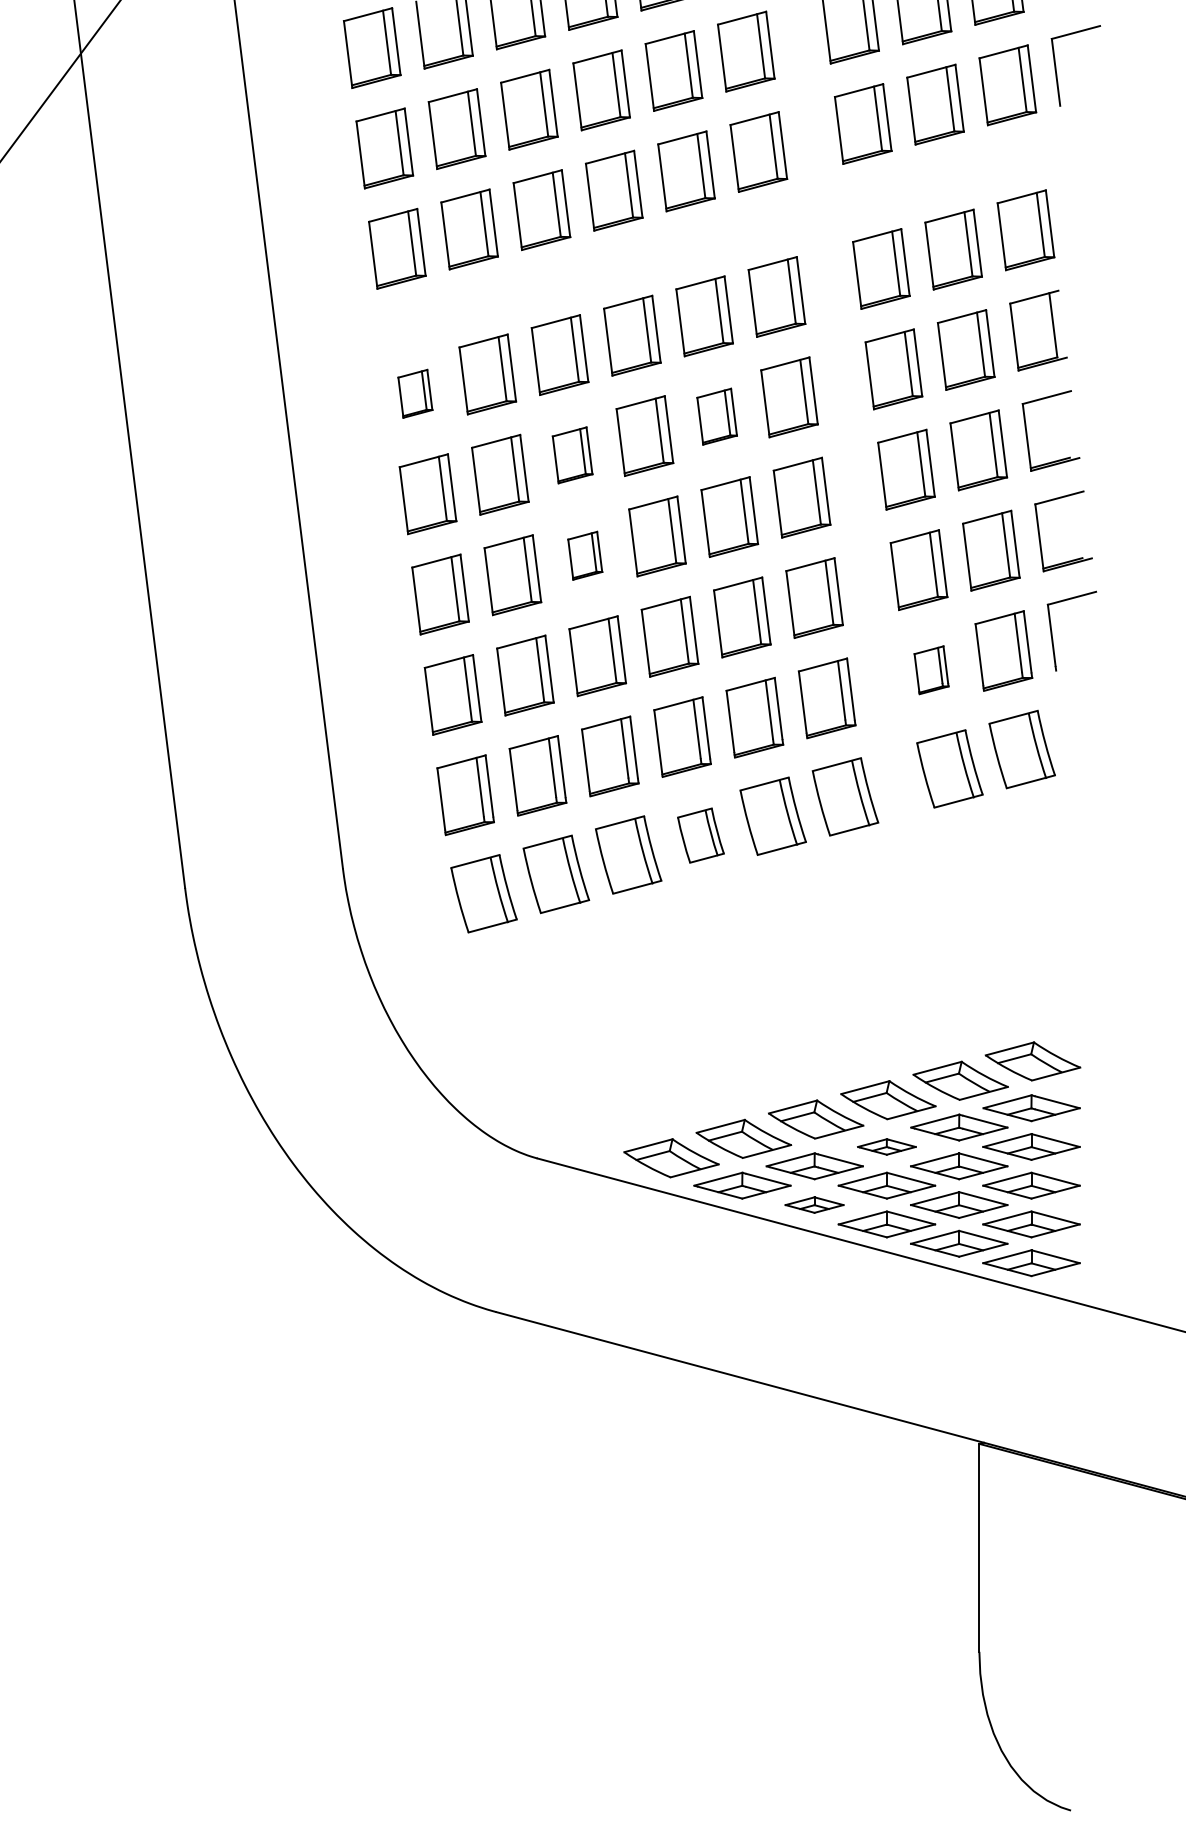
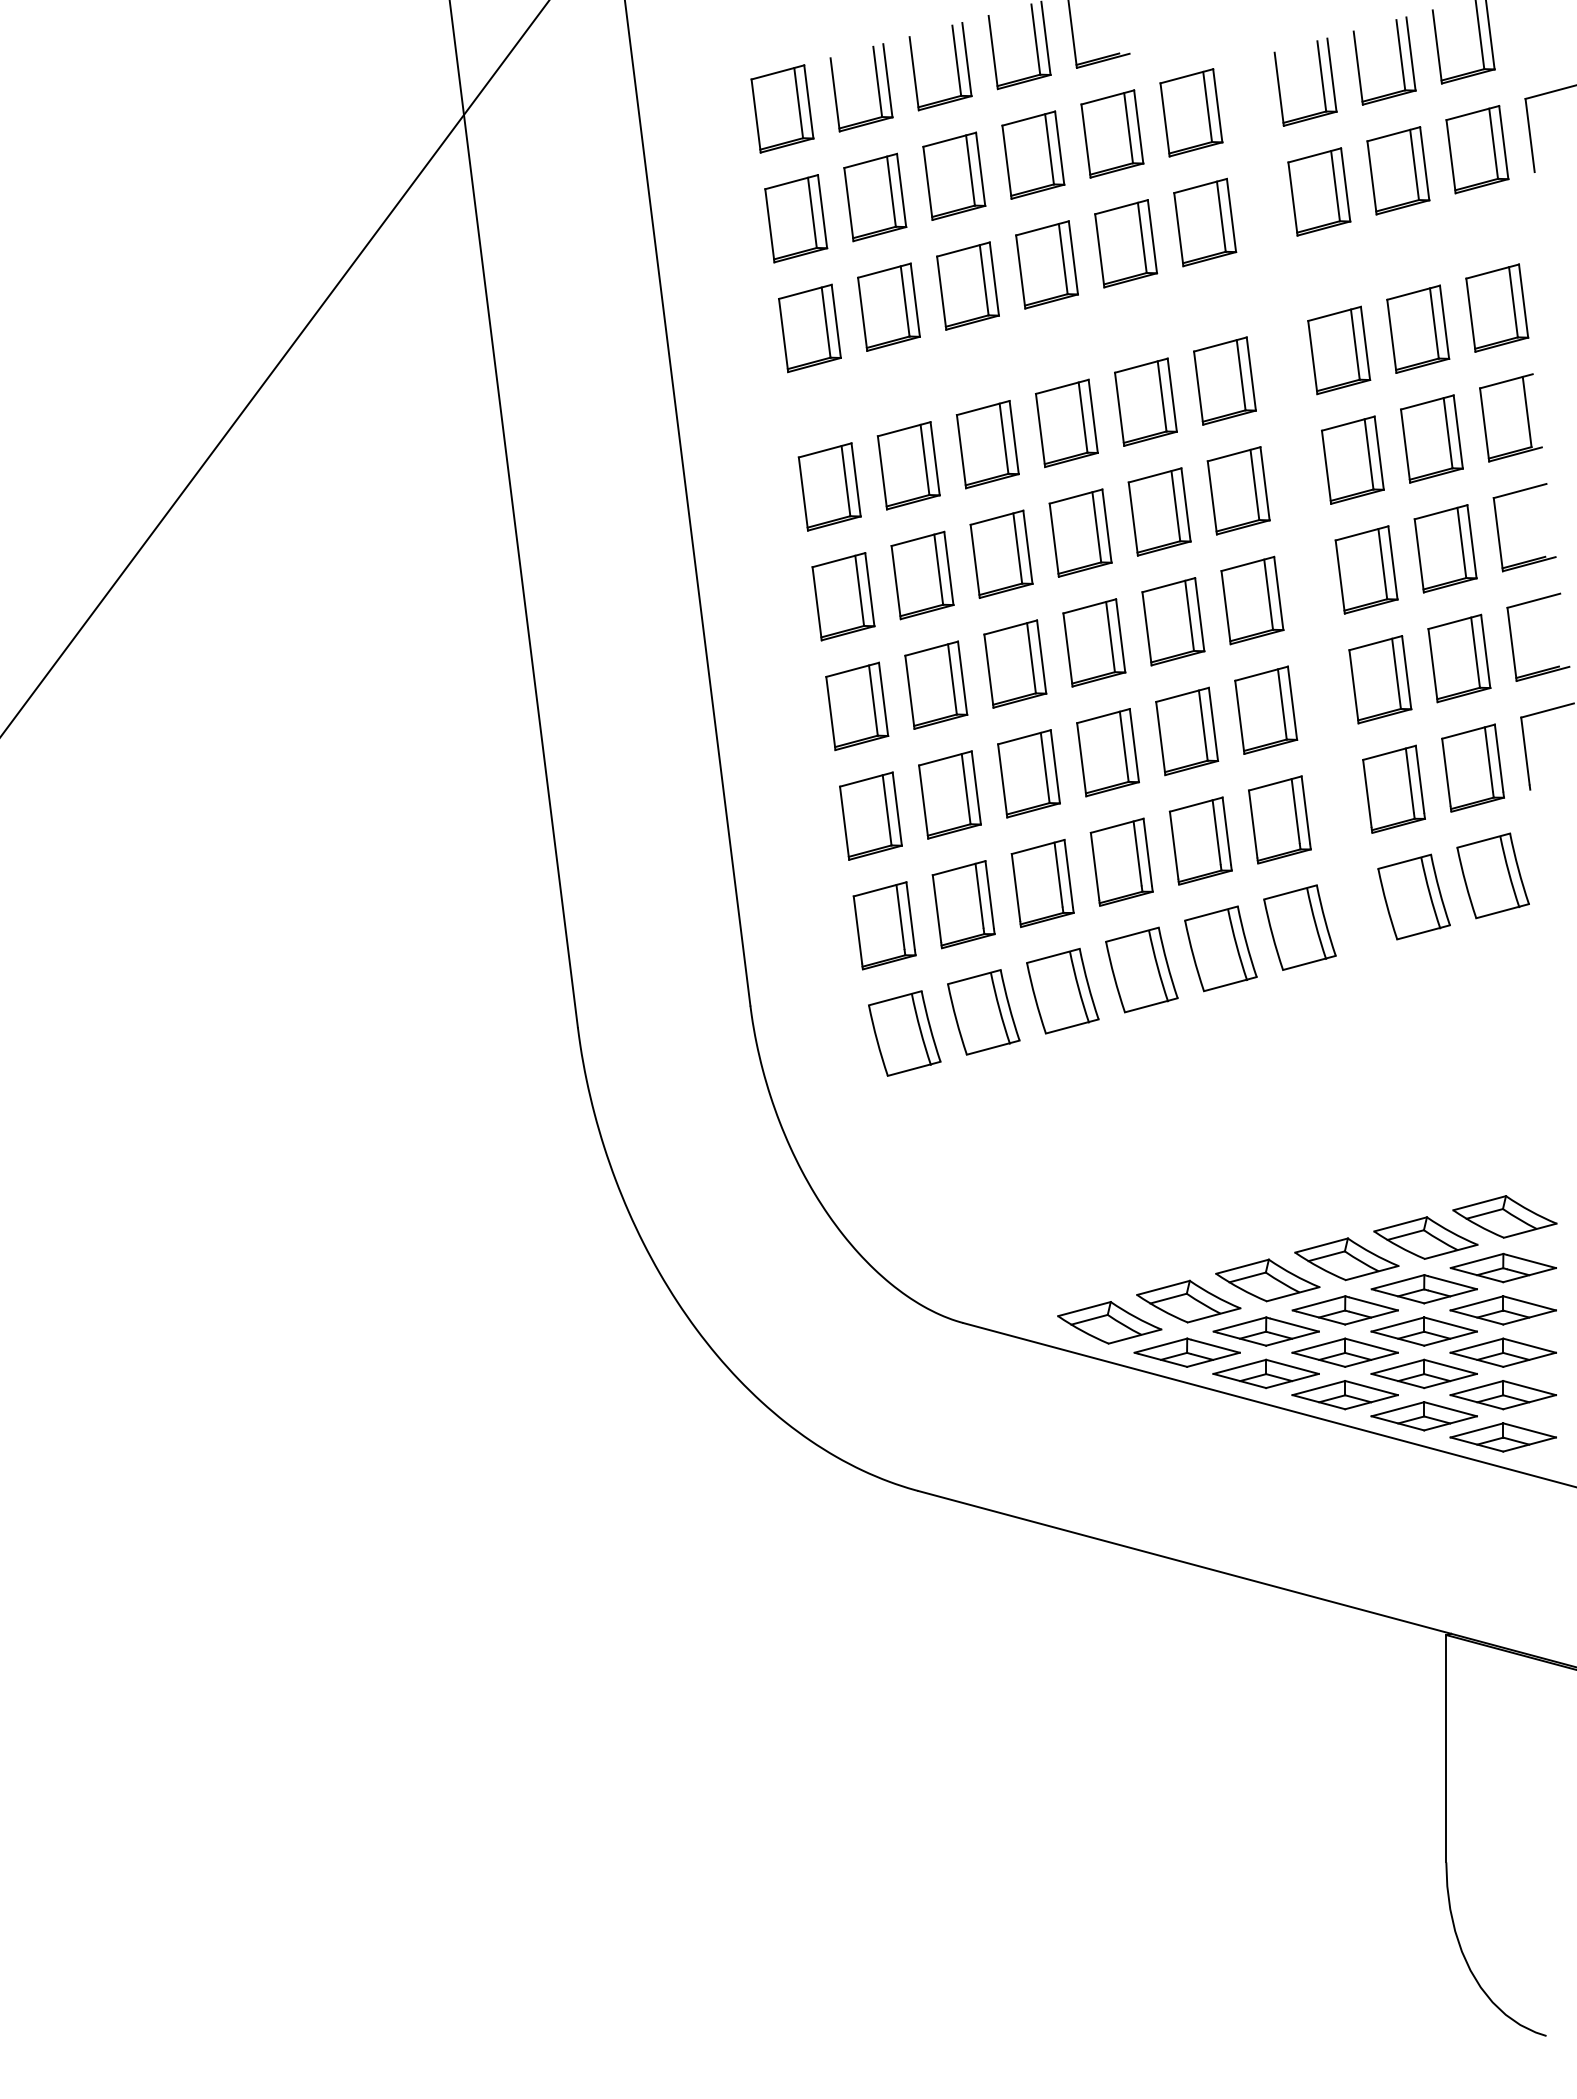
part: (415, 393) -> (829, 486), size x1.67
part: (717, 416) -> (1159, 511), size x1.43
part: (572, 454) -> (1001, 553), size x1.43
part: (585, 555) -> (1015, 663), size x1.67
part: (931, 669) -> (1393, 788), size x1.67
part: (700, 835) -> (1141, 969), size x1.43
part: (886, 1147) -> (1344, 1310), size x1.67
part: (814, 1204) -> (1265, 1373), size x1.67

